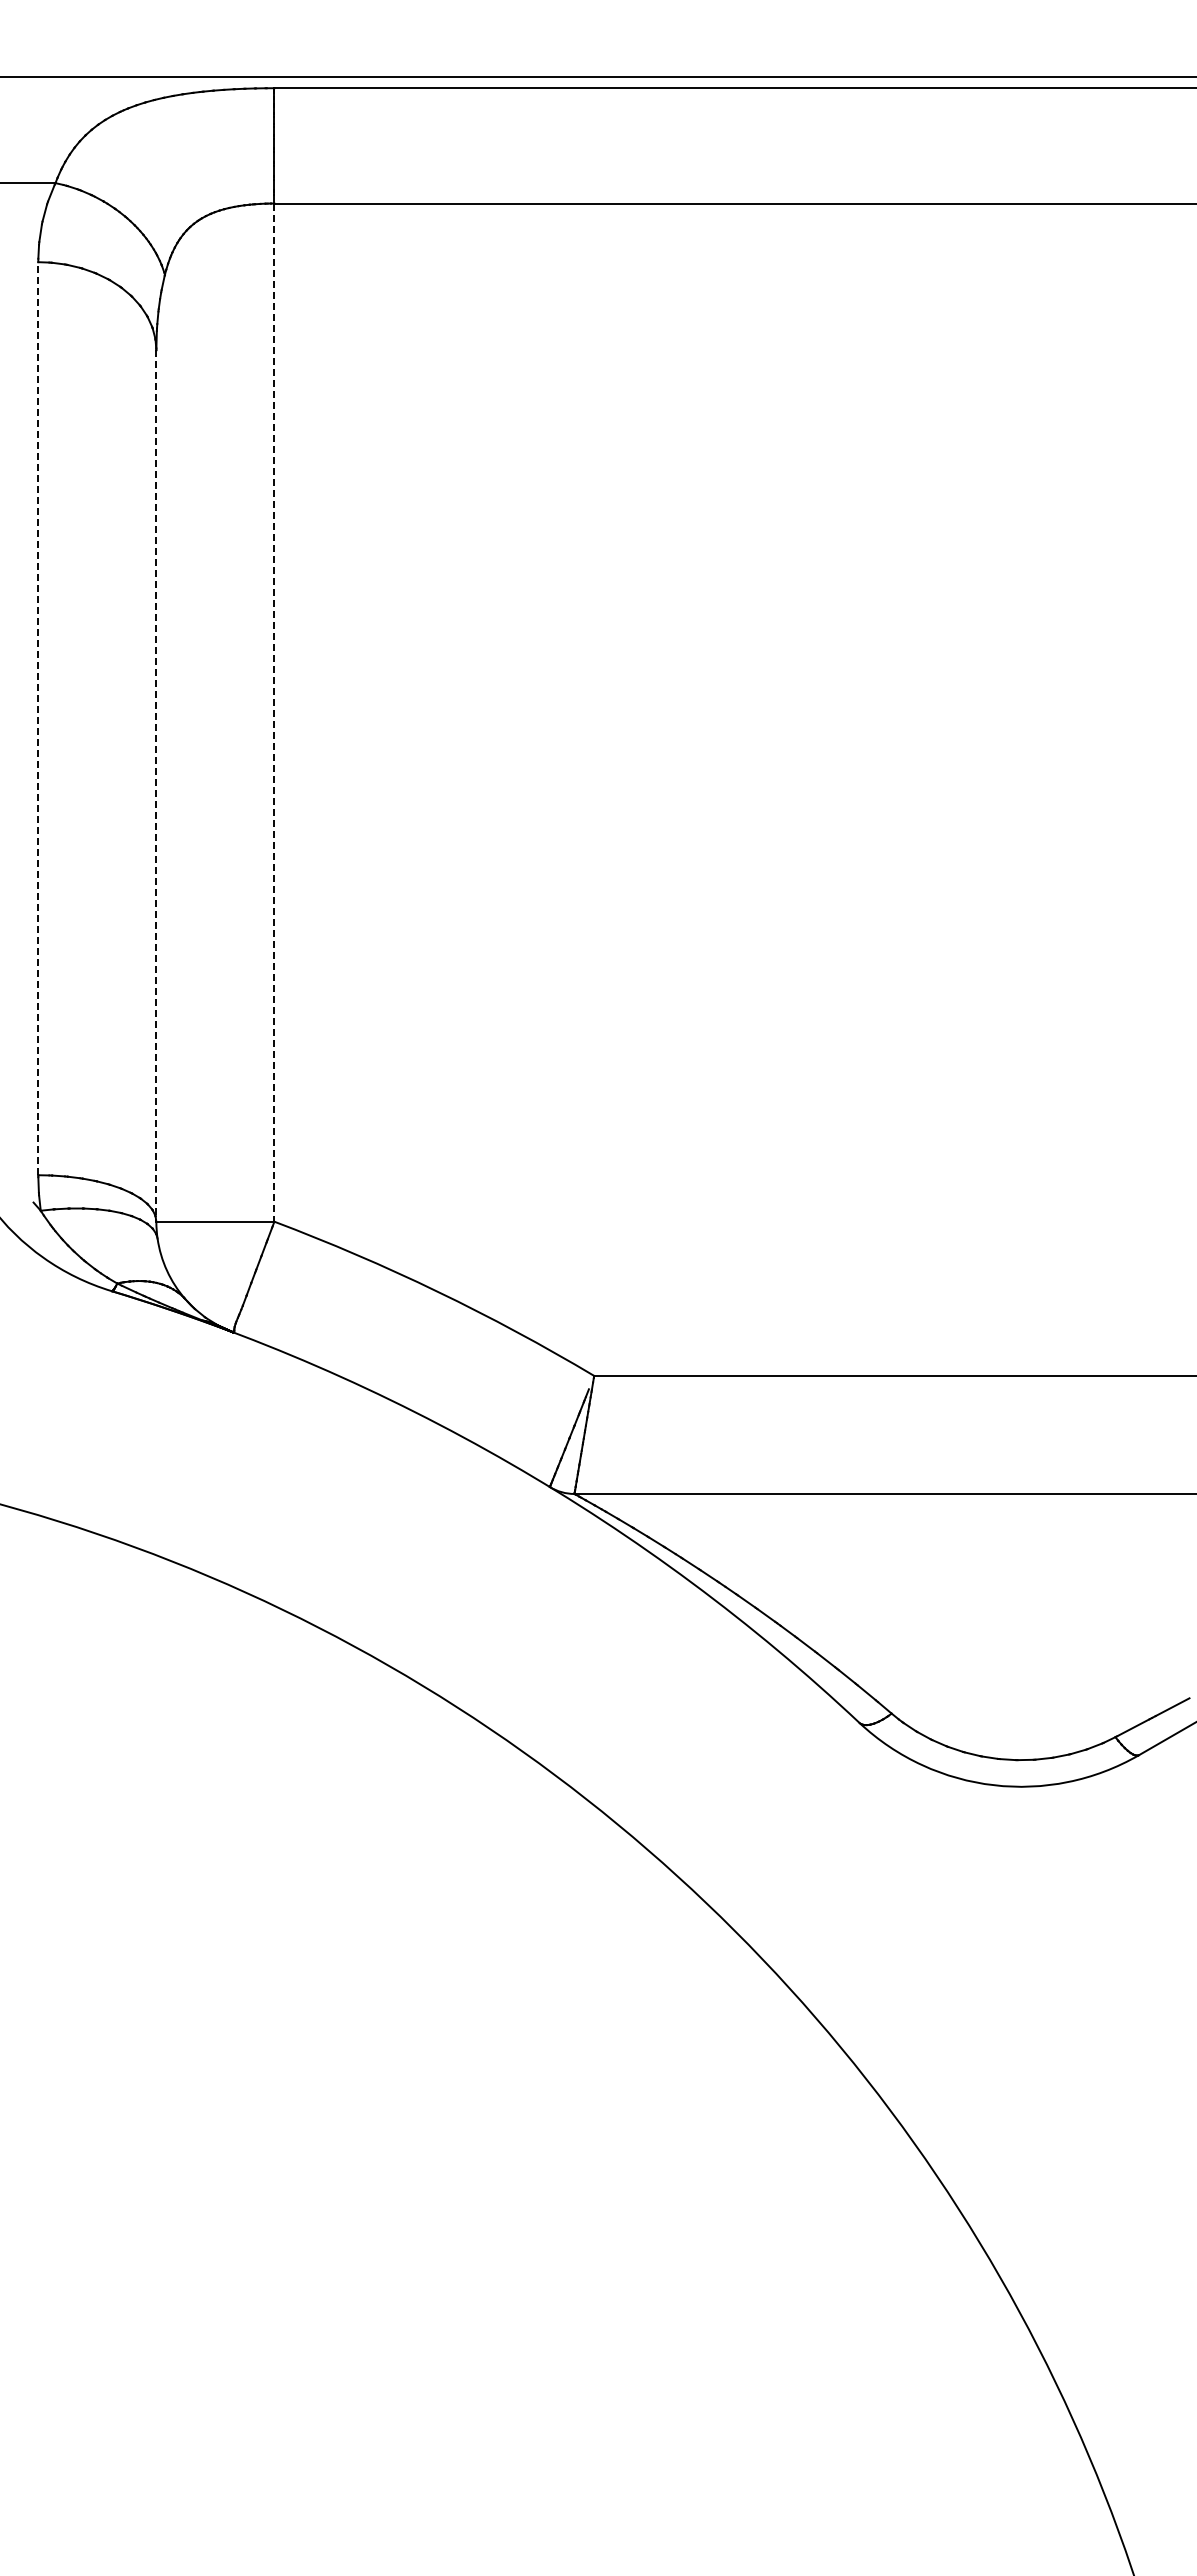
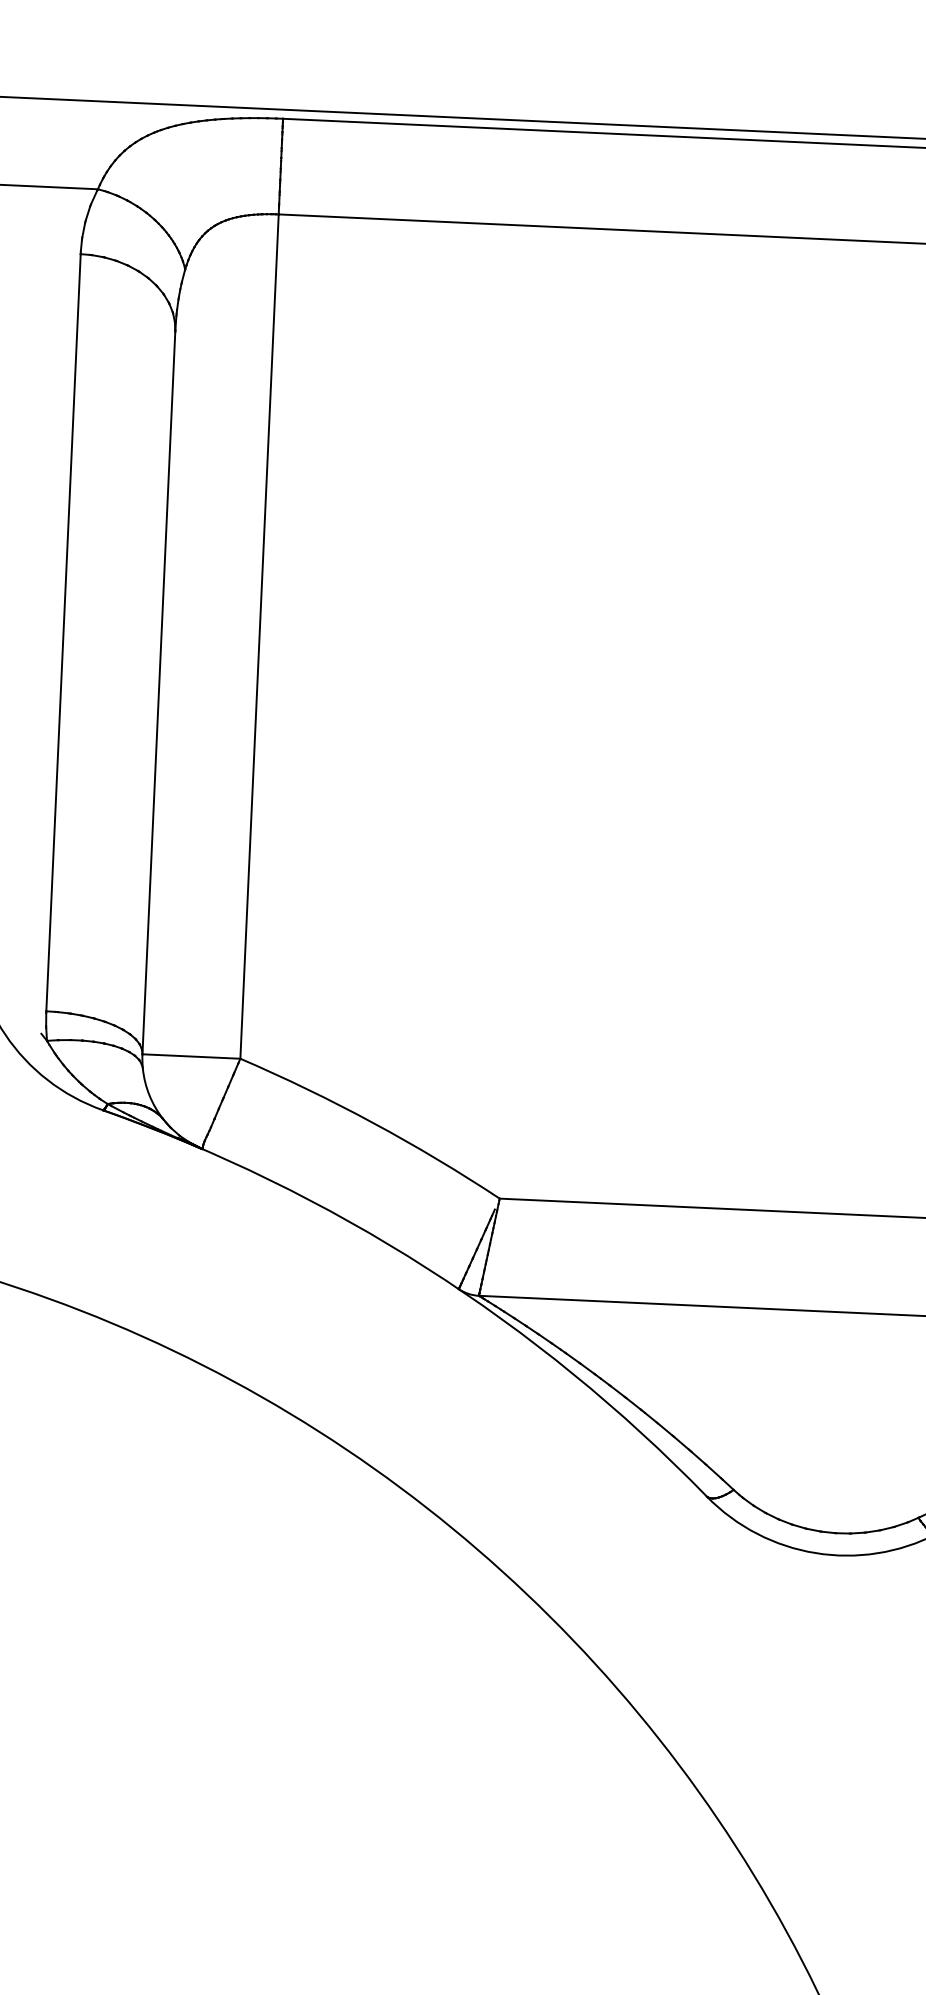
line: (274, 713) -> (259, 637), dashed -> solid
line: (38, 718) -> (63, 632), dashed -> solid
line: (156, 785) -> (159, 692), dashed -> solid

